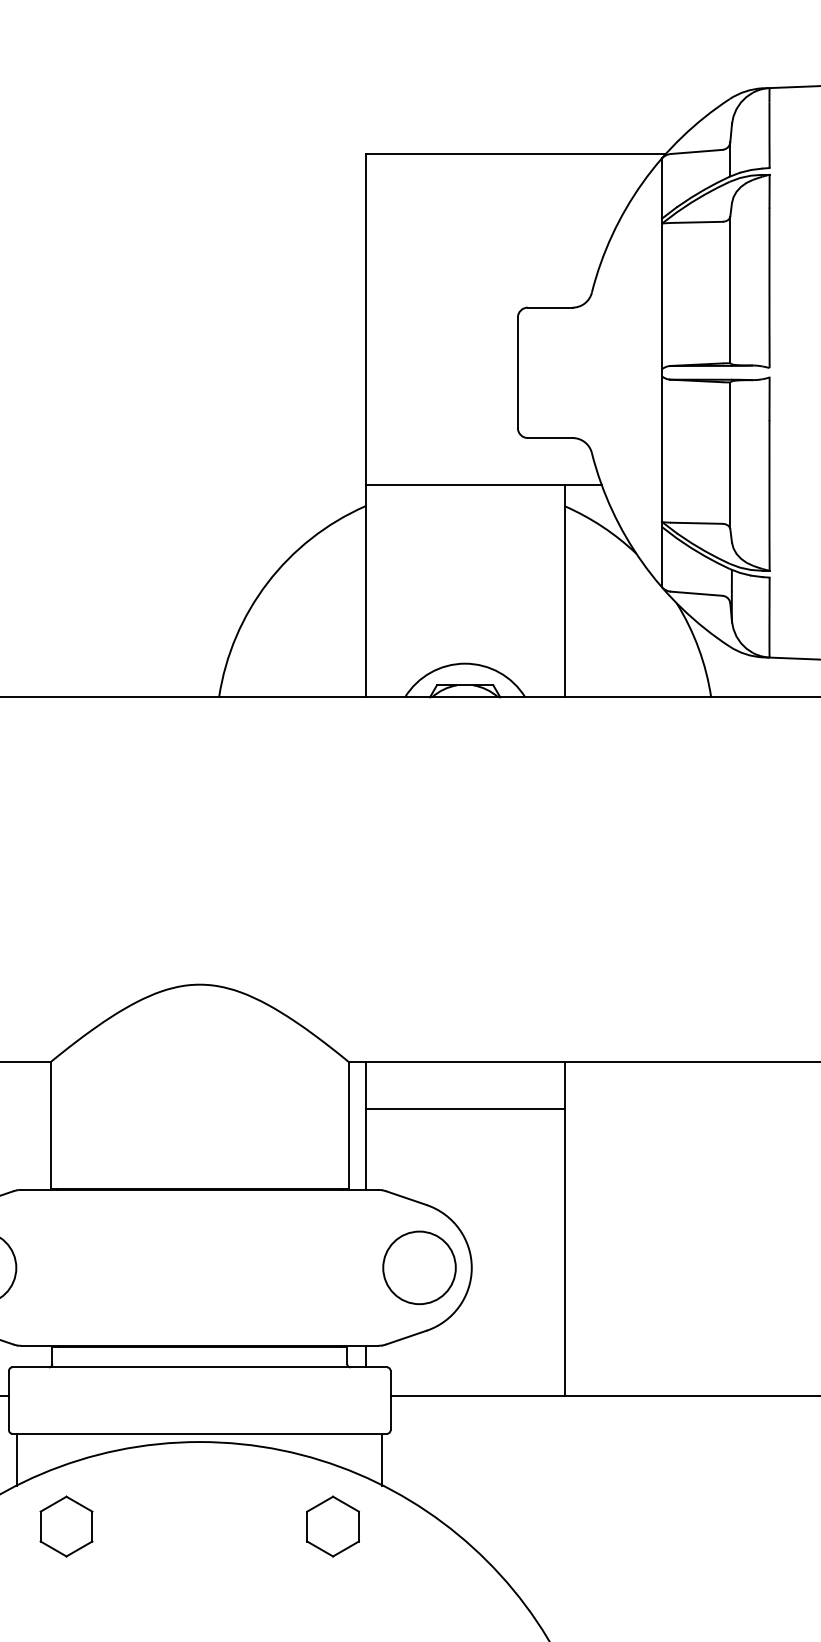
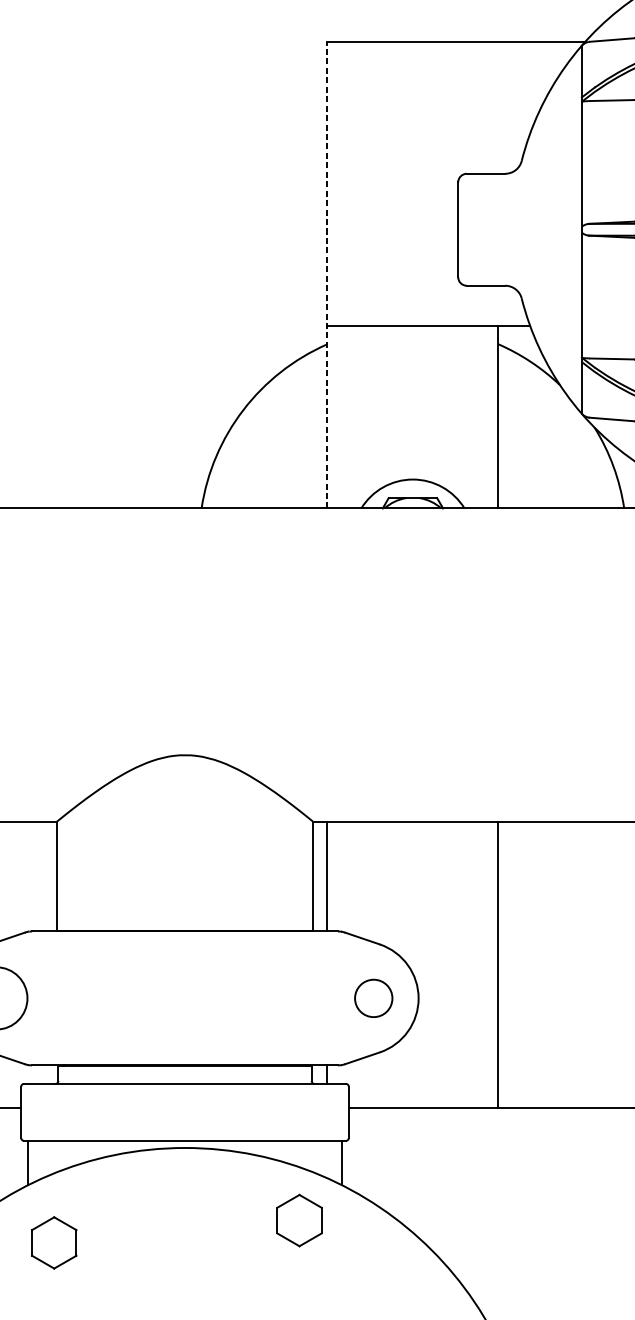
line: (365, 425) -> (327, 274), solid -> dashed
line: (464, 1108) -> (412, 861), removed
circle: (419, 1267) -> (373, 998), size x0.6
part: (66, 1526) -> (54, 1242), moved

